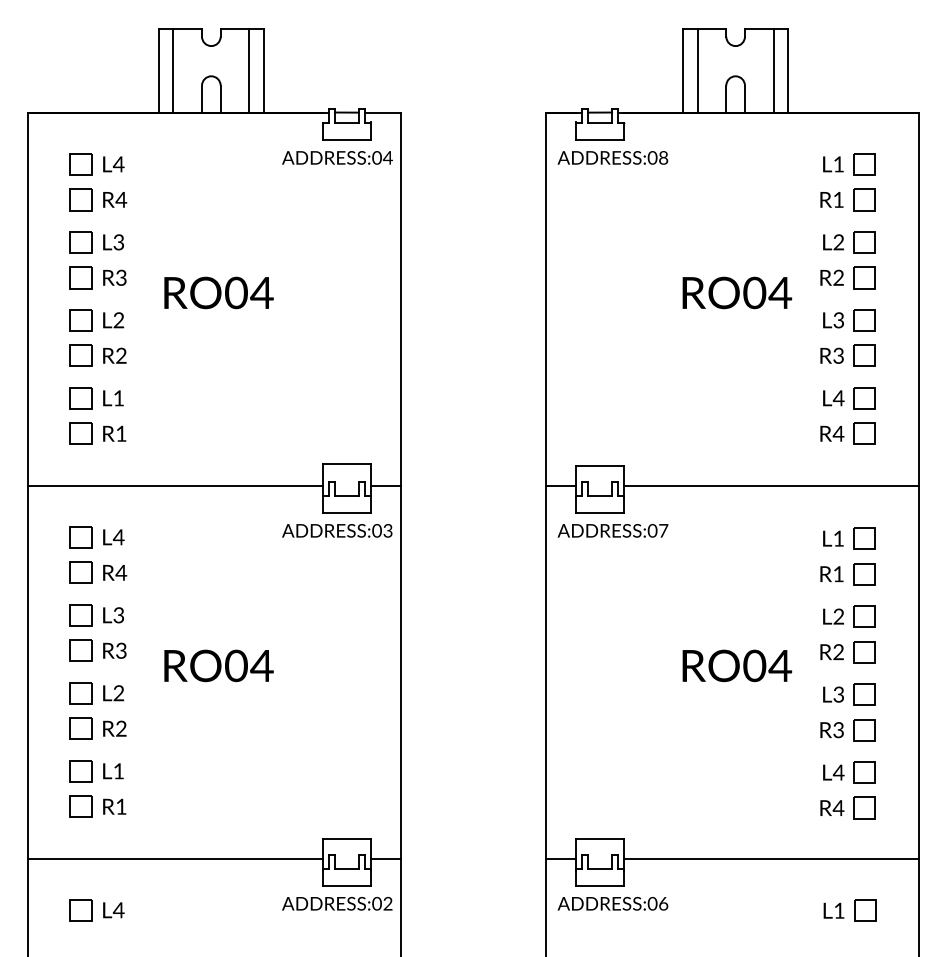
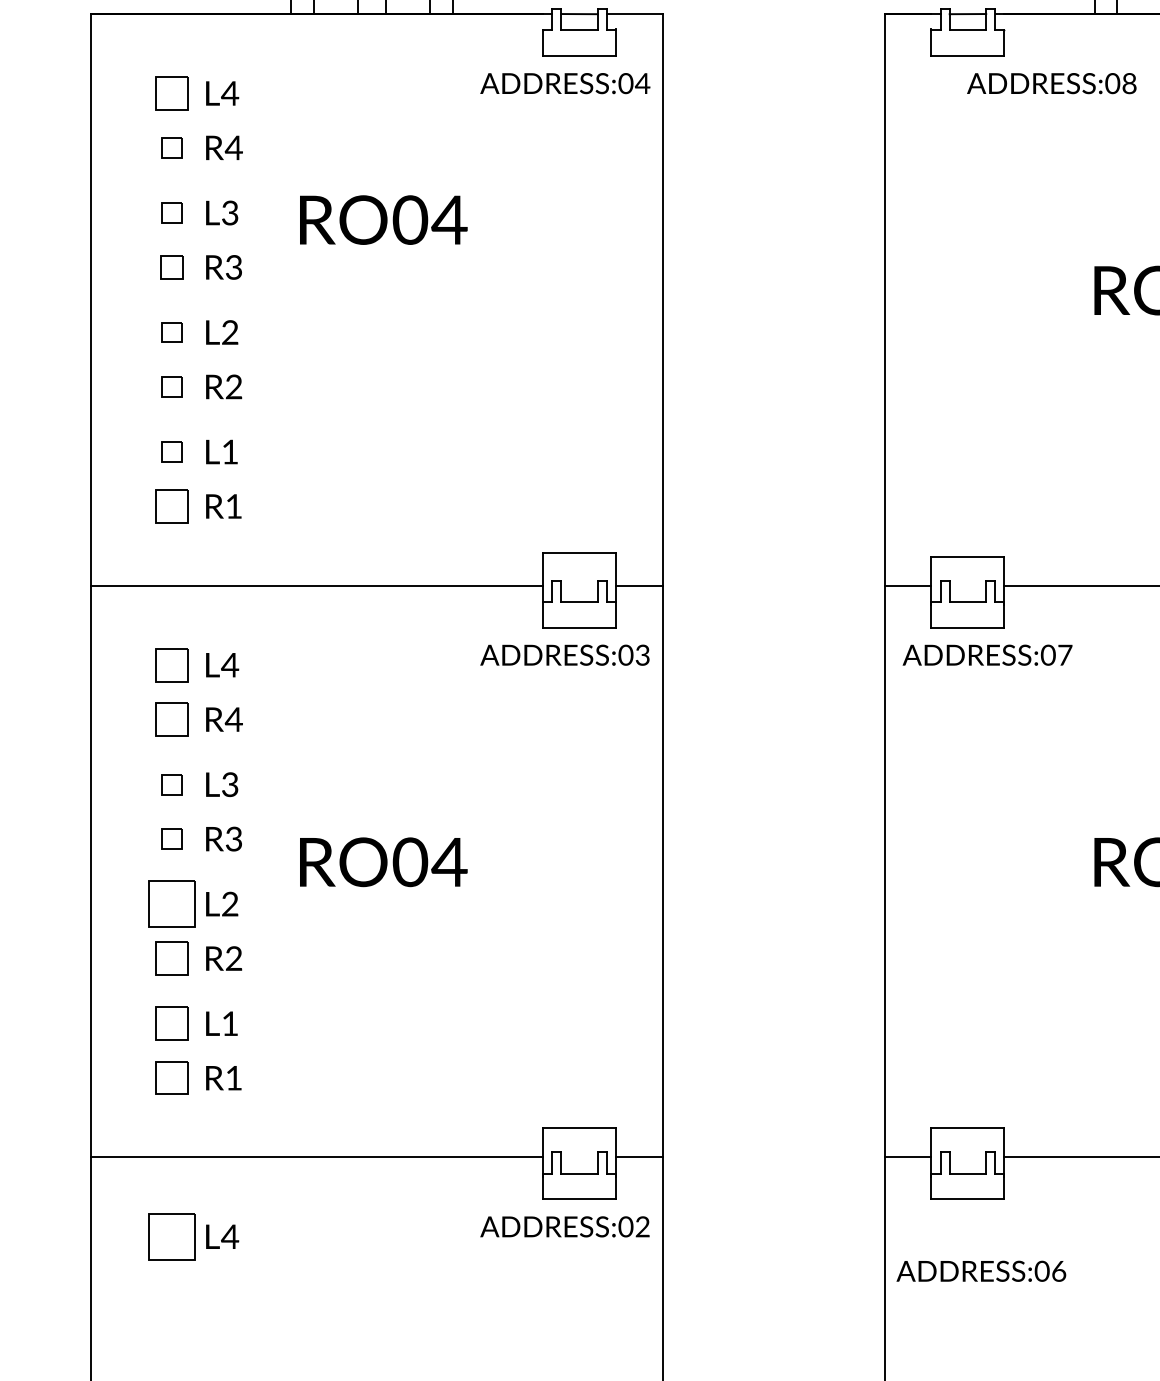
text: (612, 157) -> (1051, 82), moved
part: (80, 199) -> (171, 147), size x0.6
part: (80, 242) -> (171, 213), size x0.6
part: (80, 277) -> (171, 266), size x0.7
text: (218, 292) -> (382, 219), moved
part: (80, 320) -> (171, 332), size x0.6
part: (80, 355) -> (171, 386), size x0.6
part: (80, 398) -> (171, 452), size x0.6
part: (80, 615) -> (171, 784), size x0.6
part: (80, 650) -> (171, 838), size x0.6
part: (80, 693) -> (171, 904), size x1.4
text: (612, 903) -> (980, 1270), moved
part: (80, 910) -> (171, 1237), size x1.4

